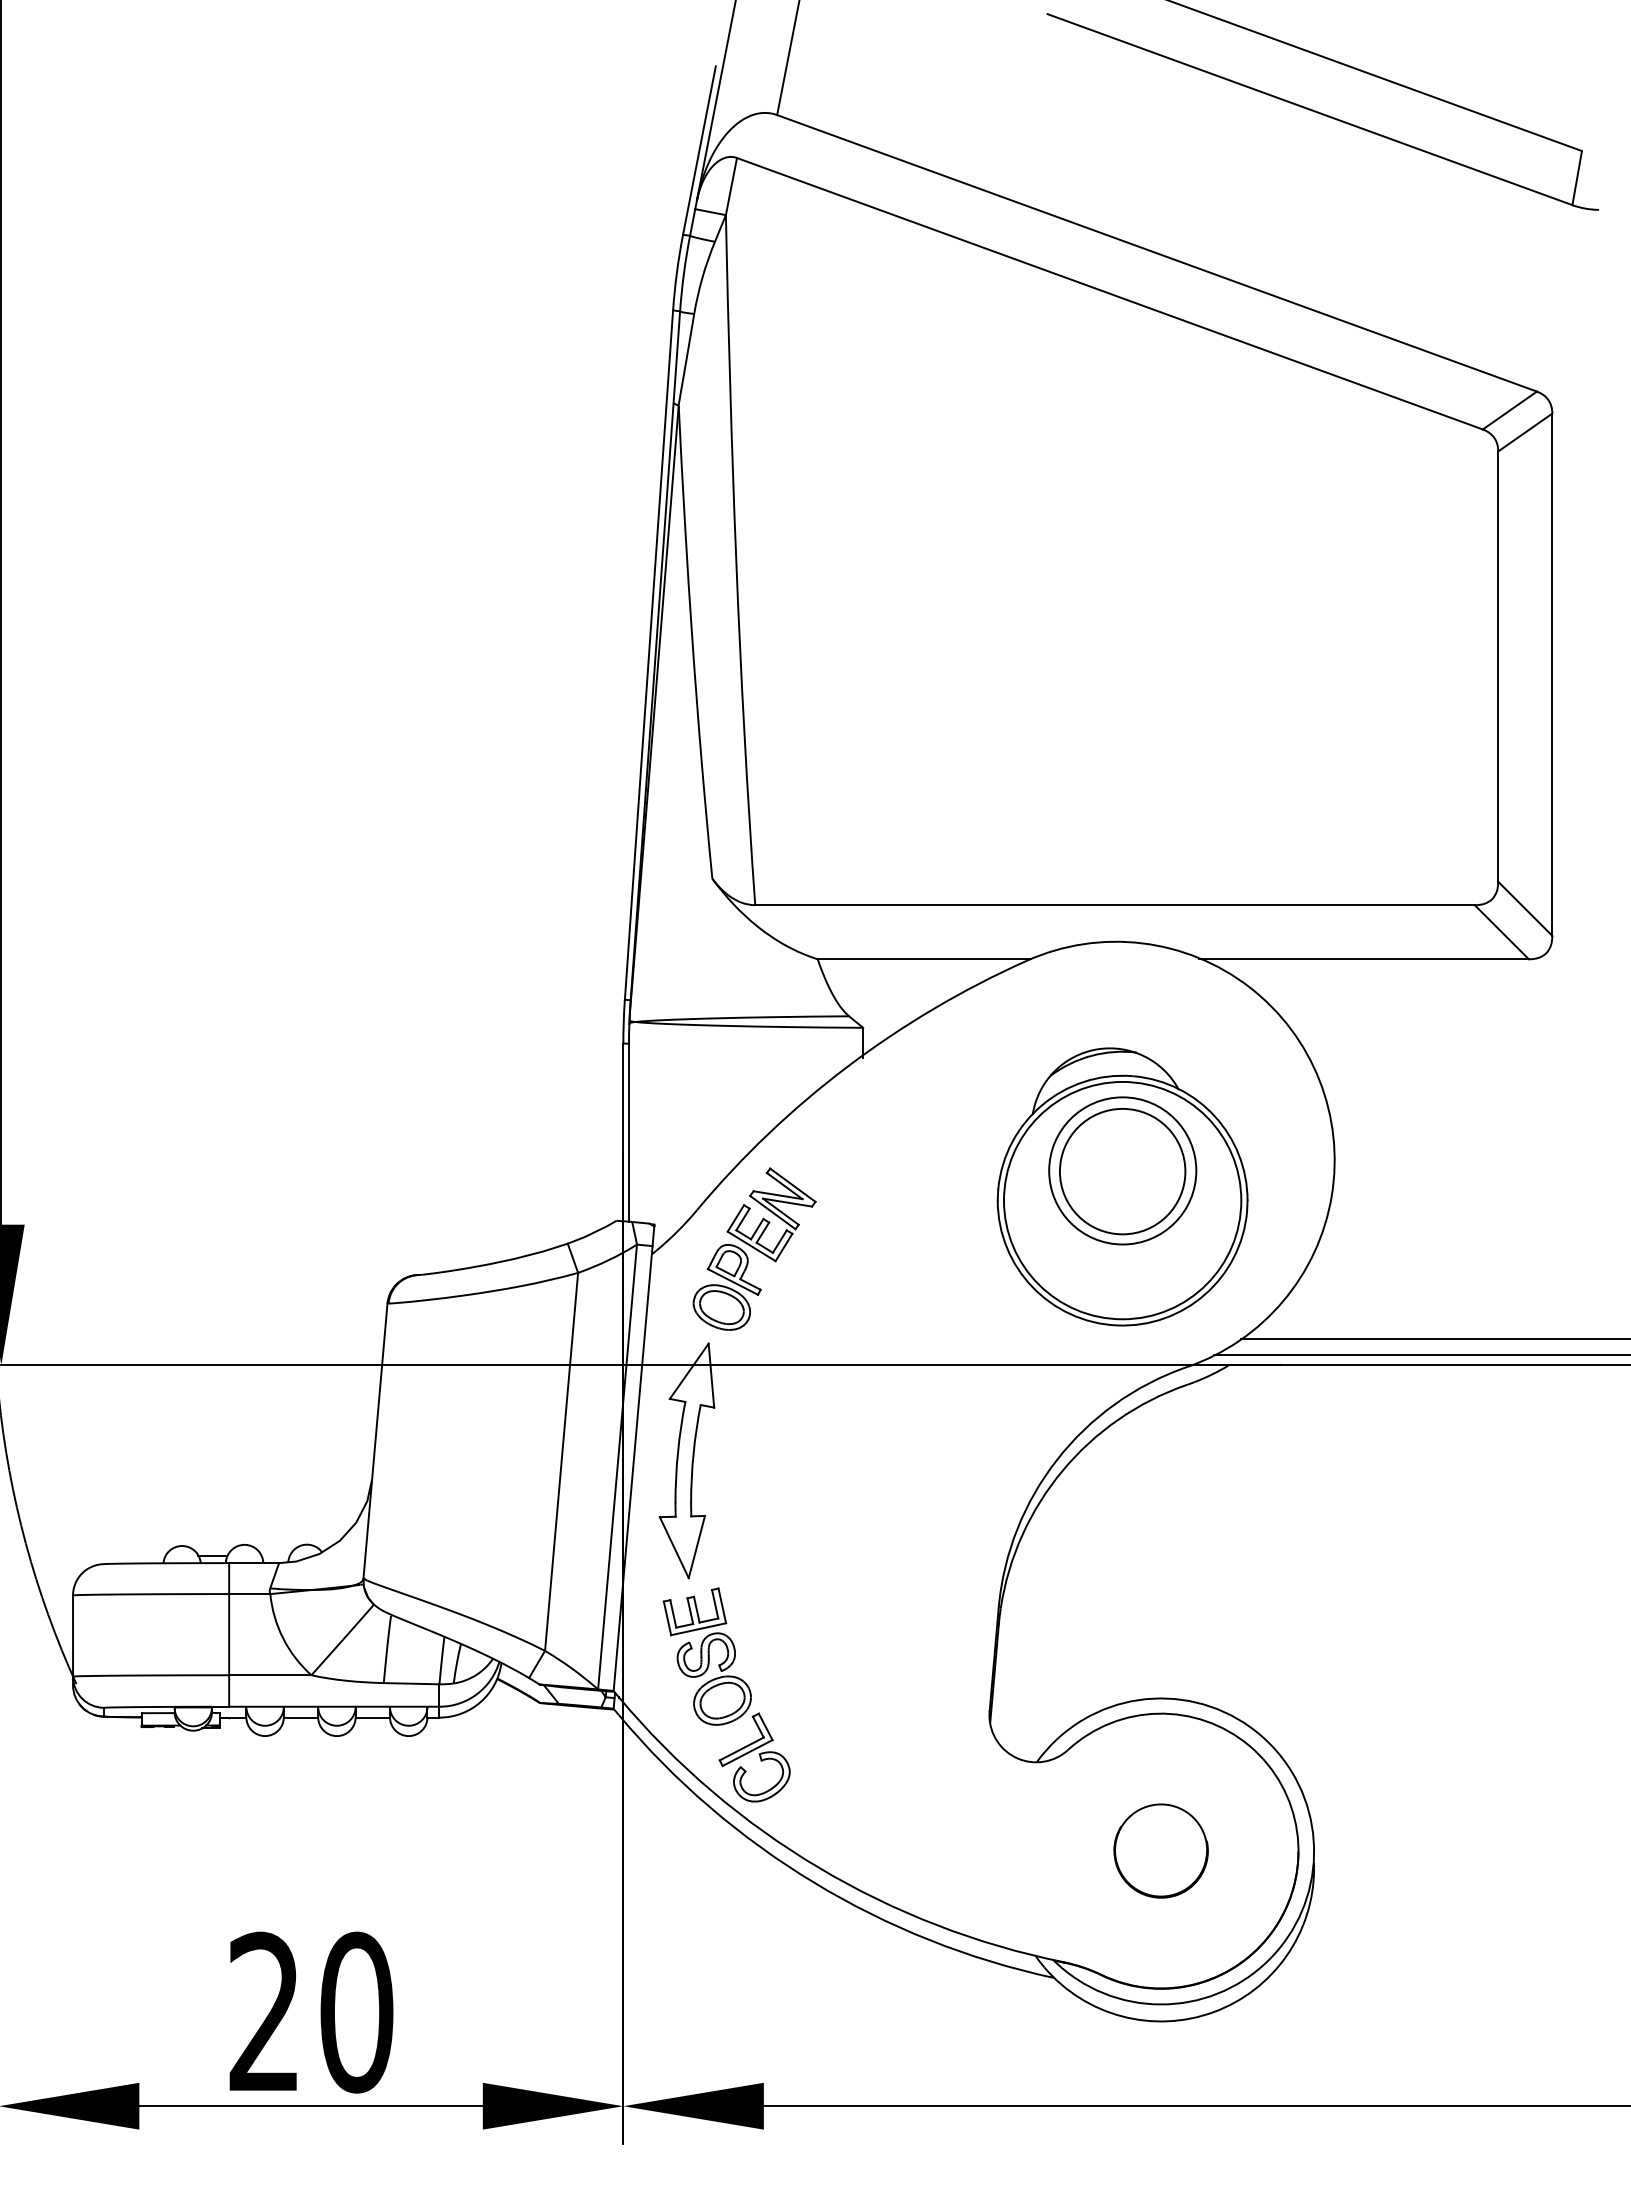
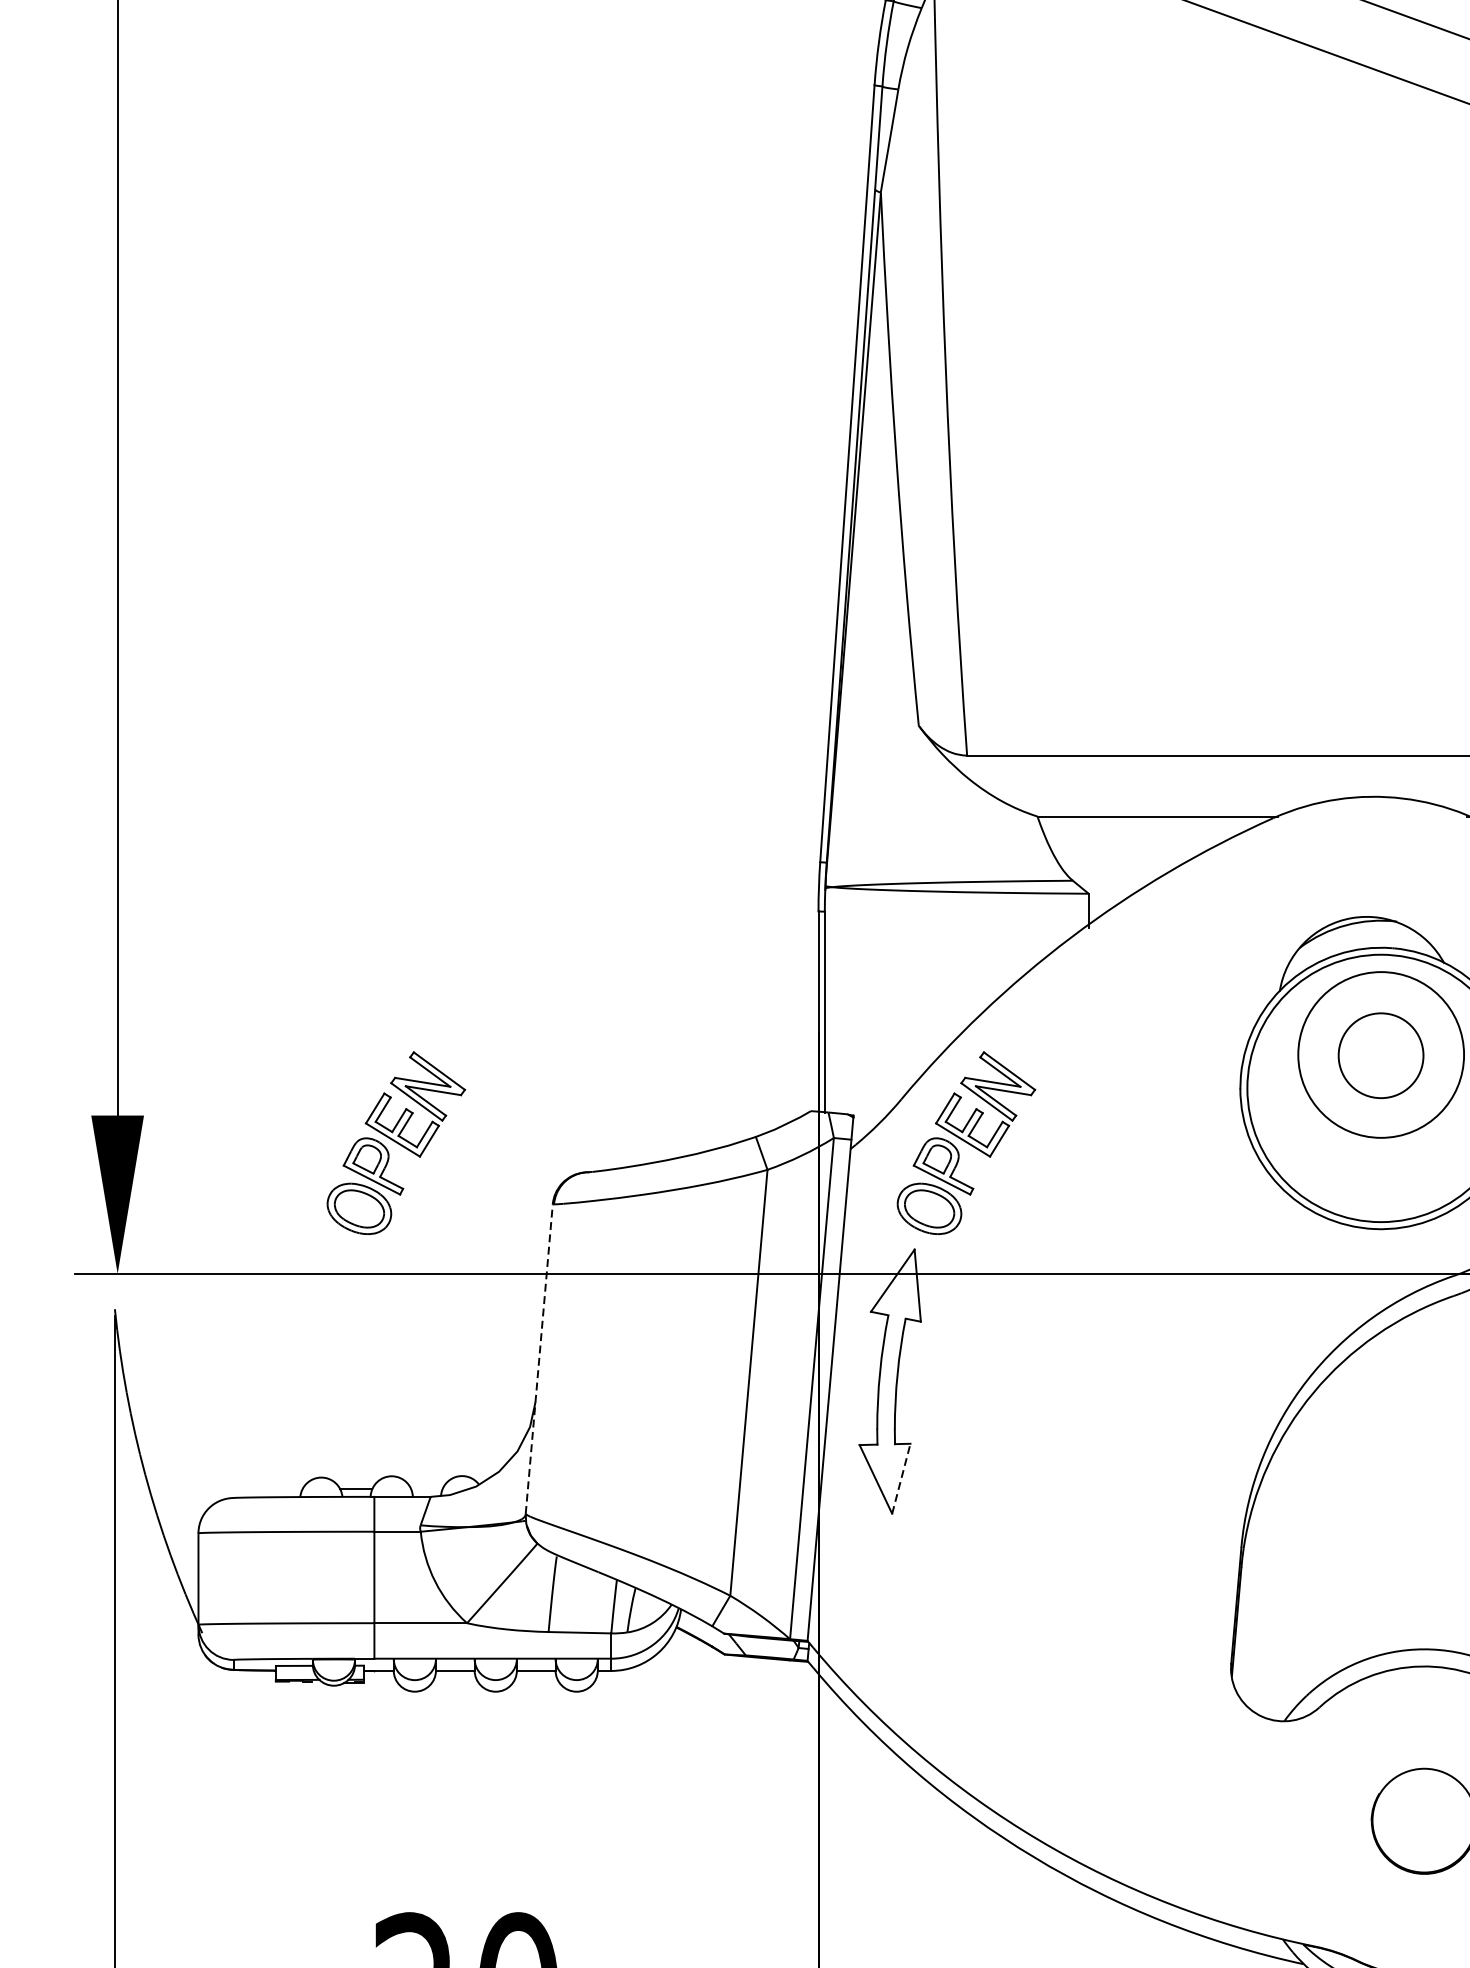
circle: (1122, 1171) -> (1380, 1055), size x0.6
part: (248, 1248) -> (396, 1142), added
line: (375, 1440) -> (539, 1358), solid -> dashed
line: (696, 1546) -> (900, 1478), solid -> dashed
part: (726, 1694) -> (934, 1644), removed

